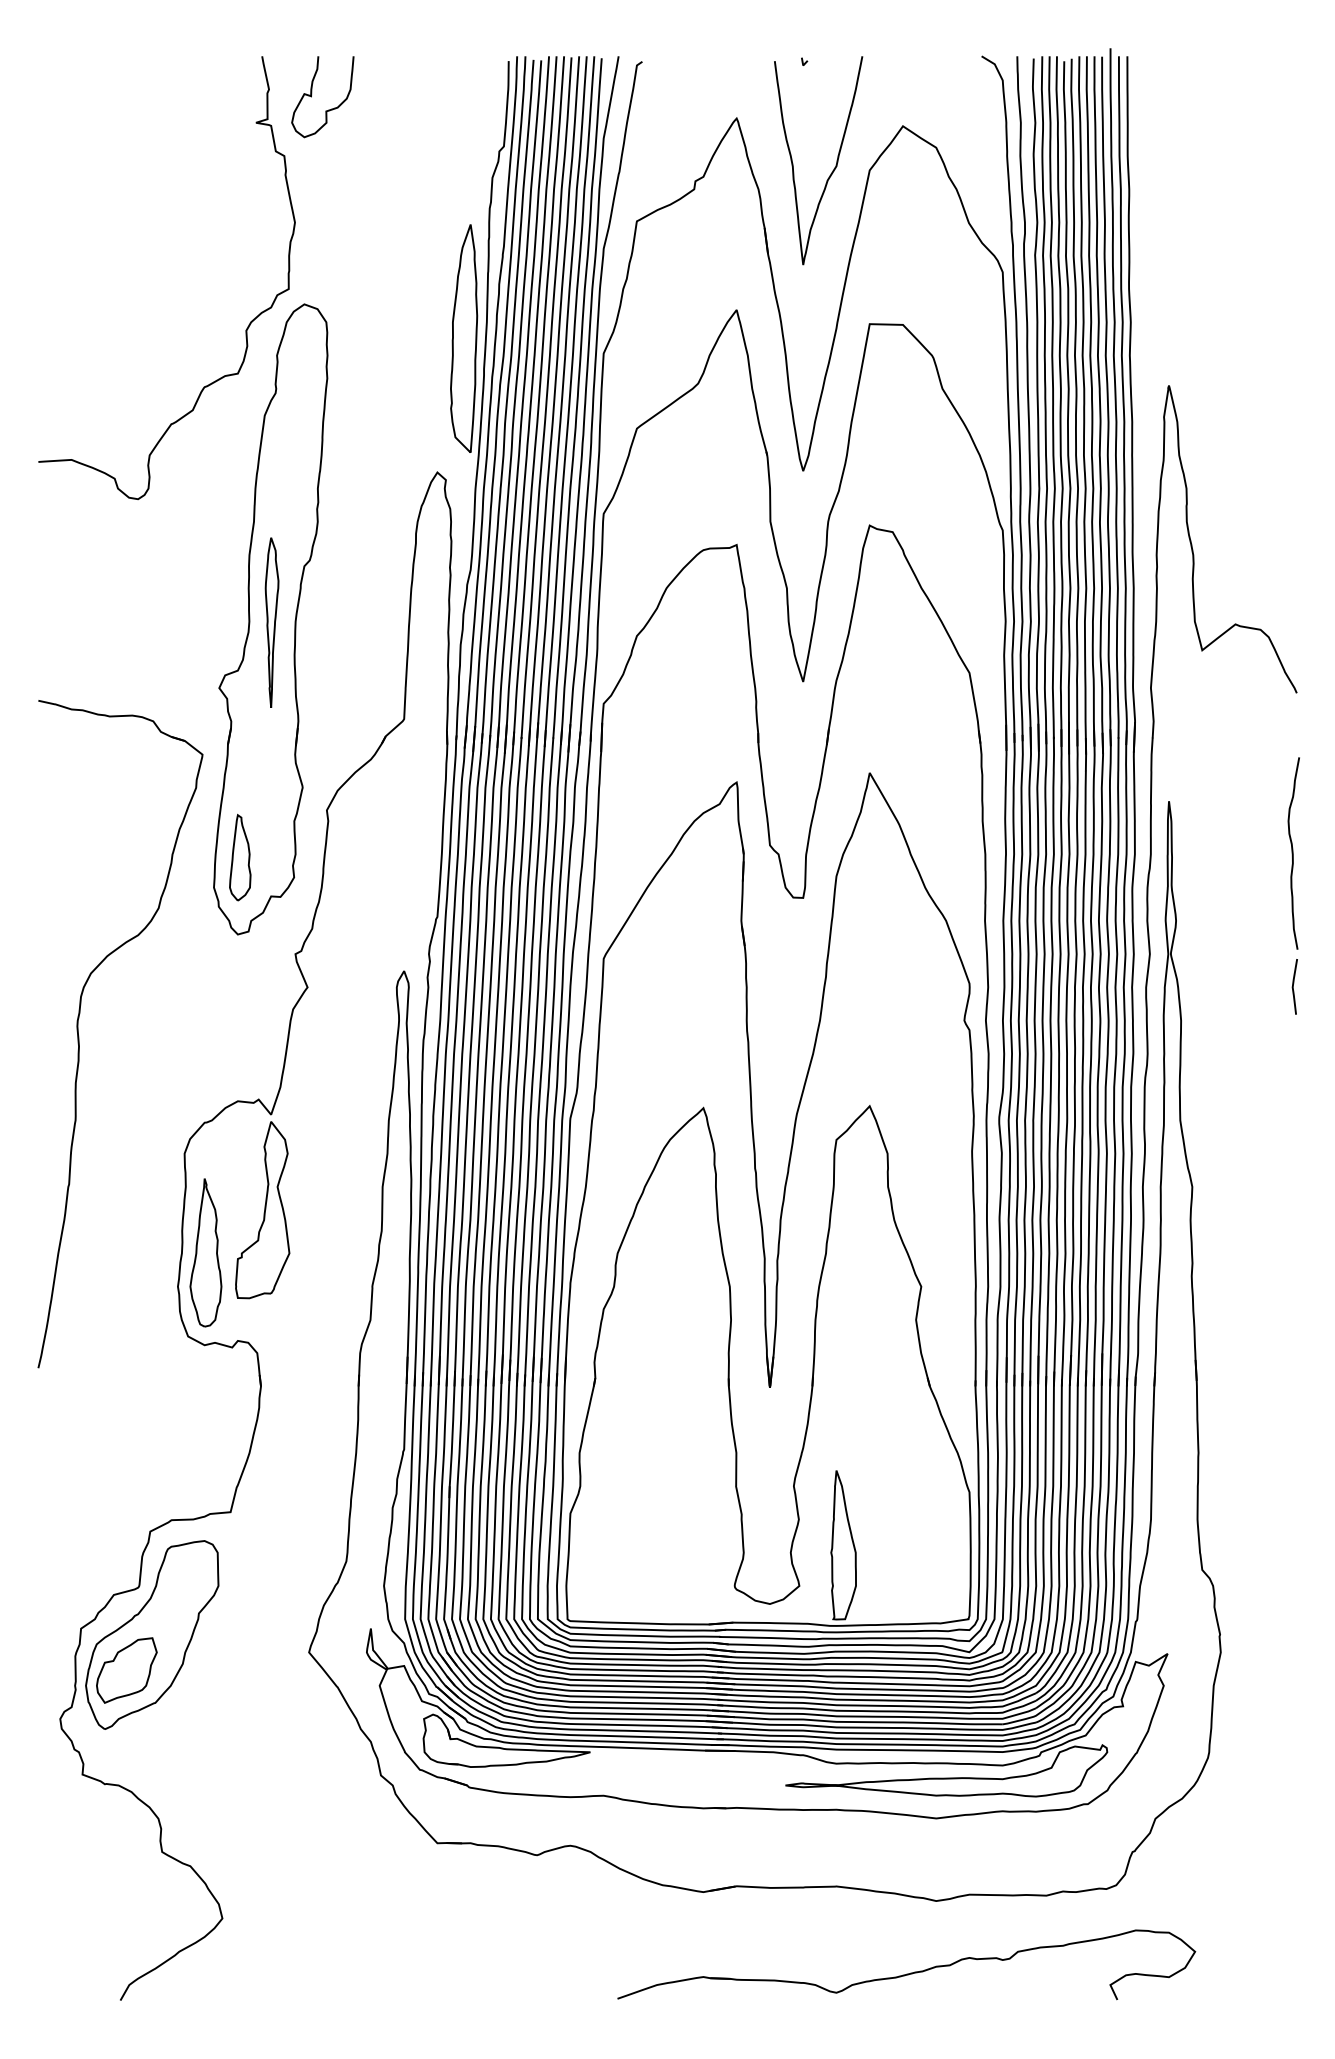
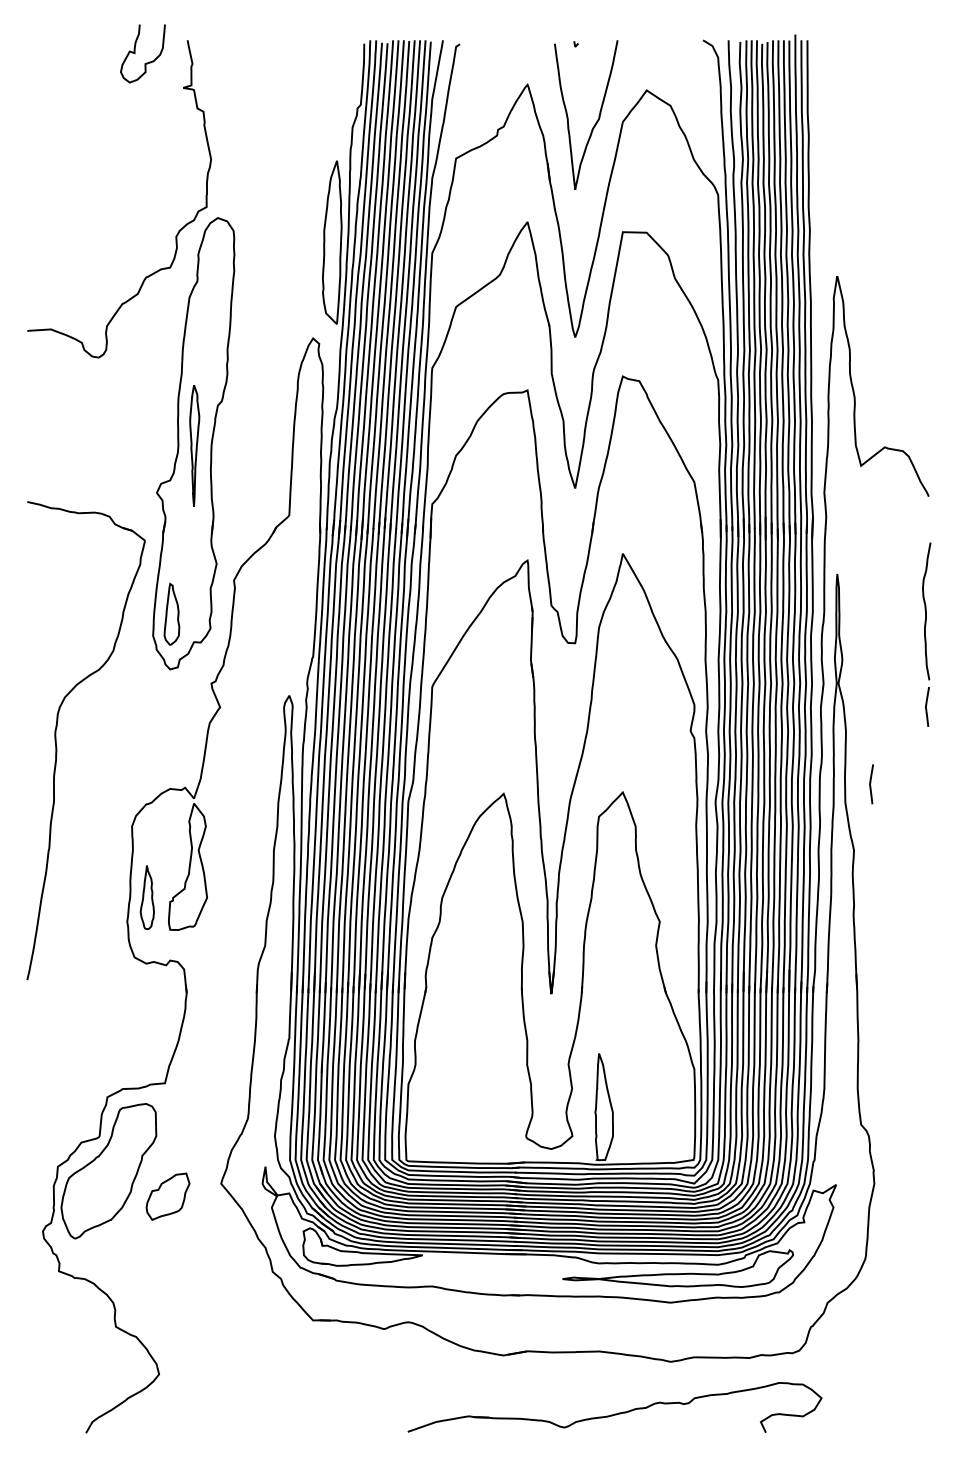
curve: (312, 94) -> (135, 51), moved
line: (1215, 1094) -> (870, 784), added
part: (205, 1252) -> (147, 897), size x0.6
part: (126, 1670) -> (167, 1196), moved
part: (910, 1972) -> (617, 1413), moved

